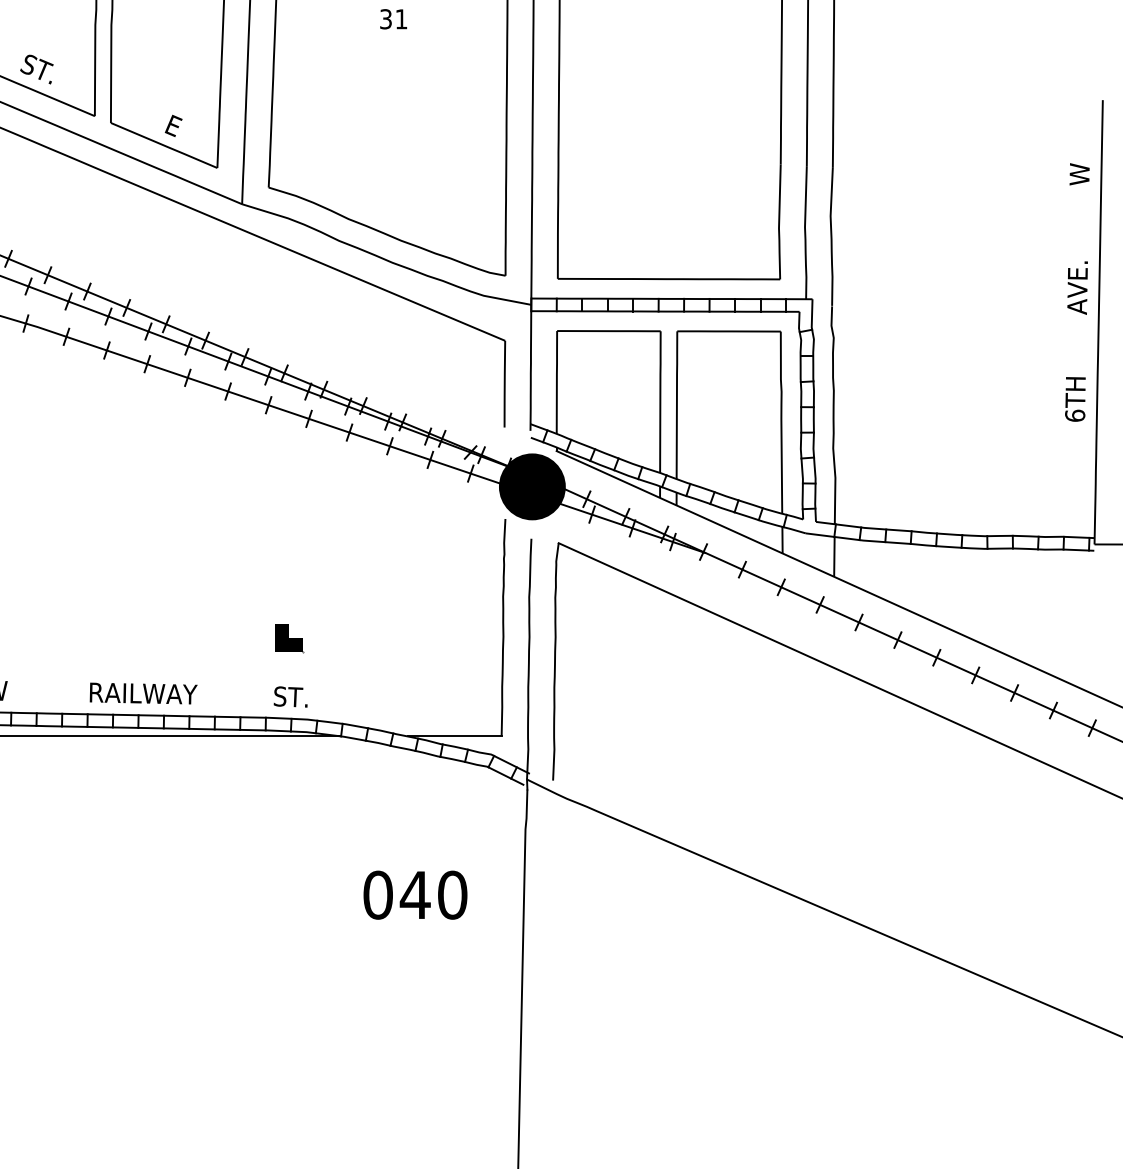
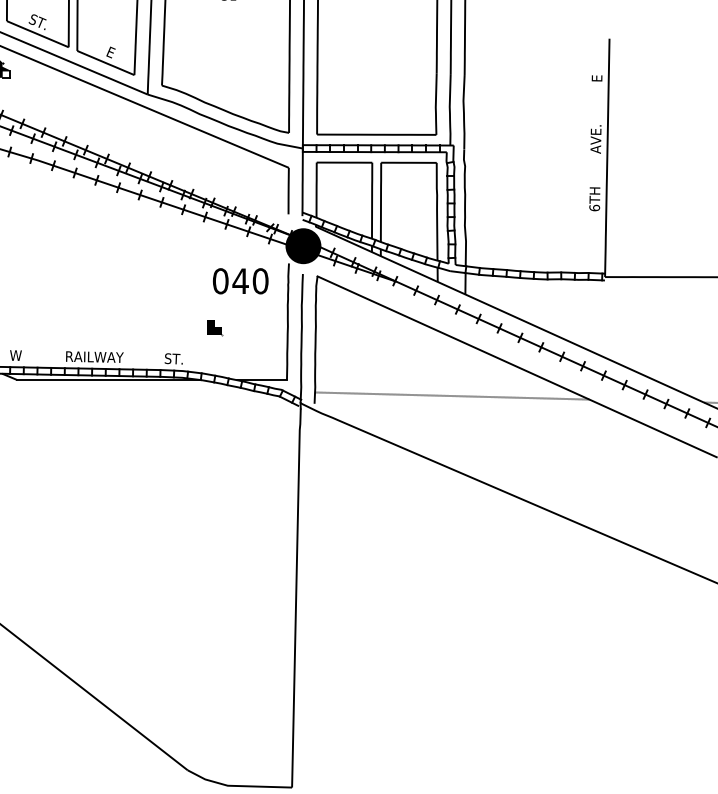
text: (1078, 174) -> (596, 78), W -> E
part: (290, 640) -> (215, 328), moved
line: (808, 765) -> (451, 395), added
text: (415, 895) -> (240, 281), moved

